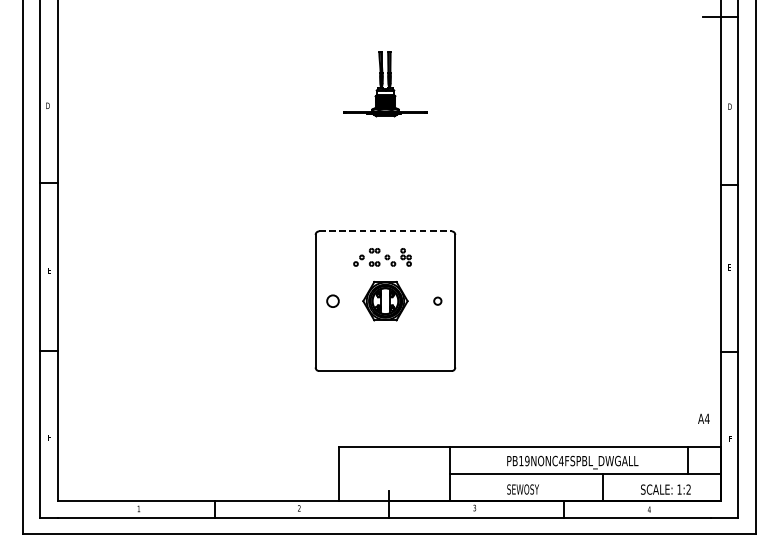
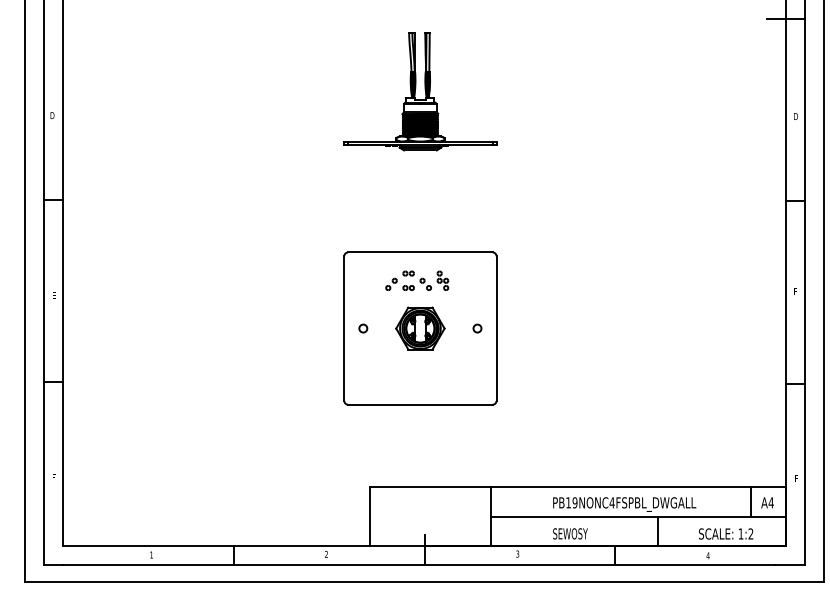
part: (385, 83) -> (420, 91), size x1.67
line: (385, 231) -> (420, 252), dashed -> solid
circle: (333, 301) -> (363, 328), size x0.62
text: (703, 418) -> (767, 502), moved

